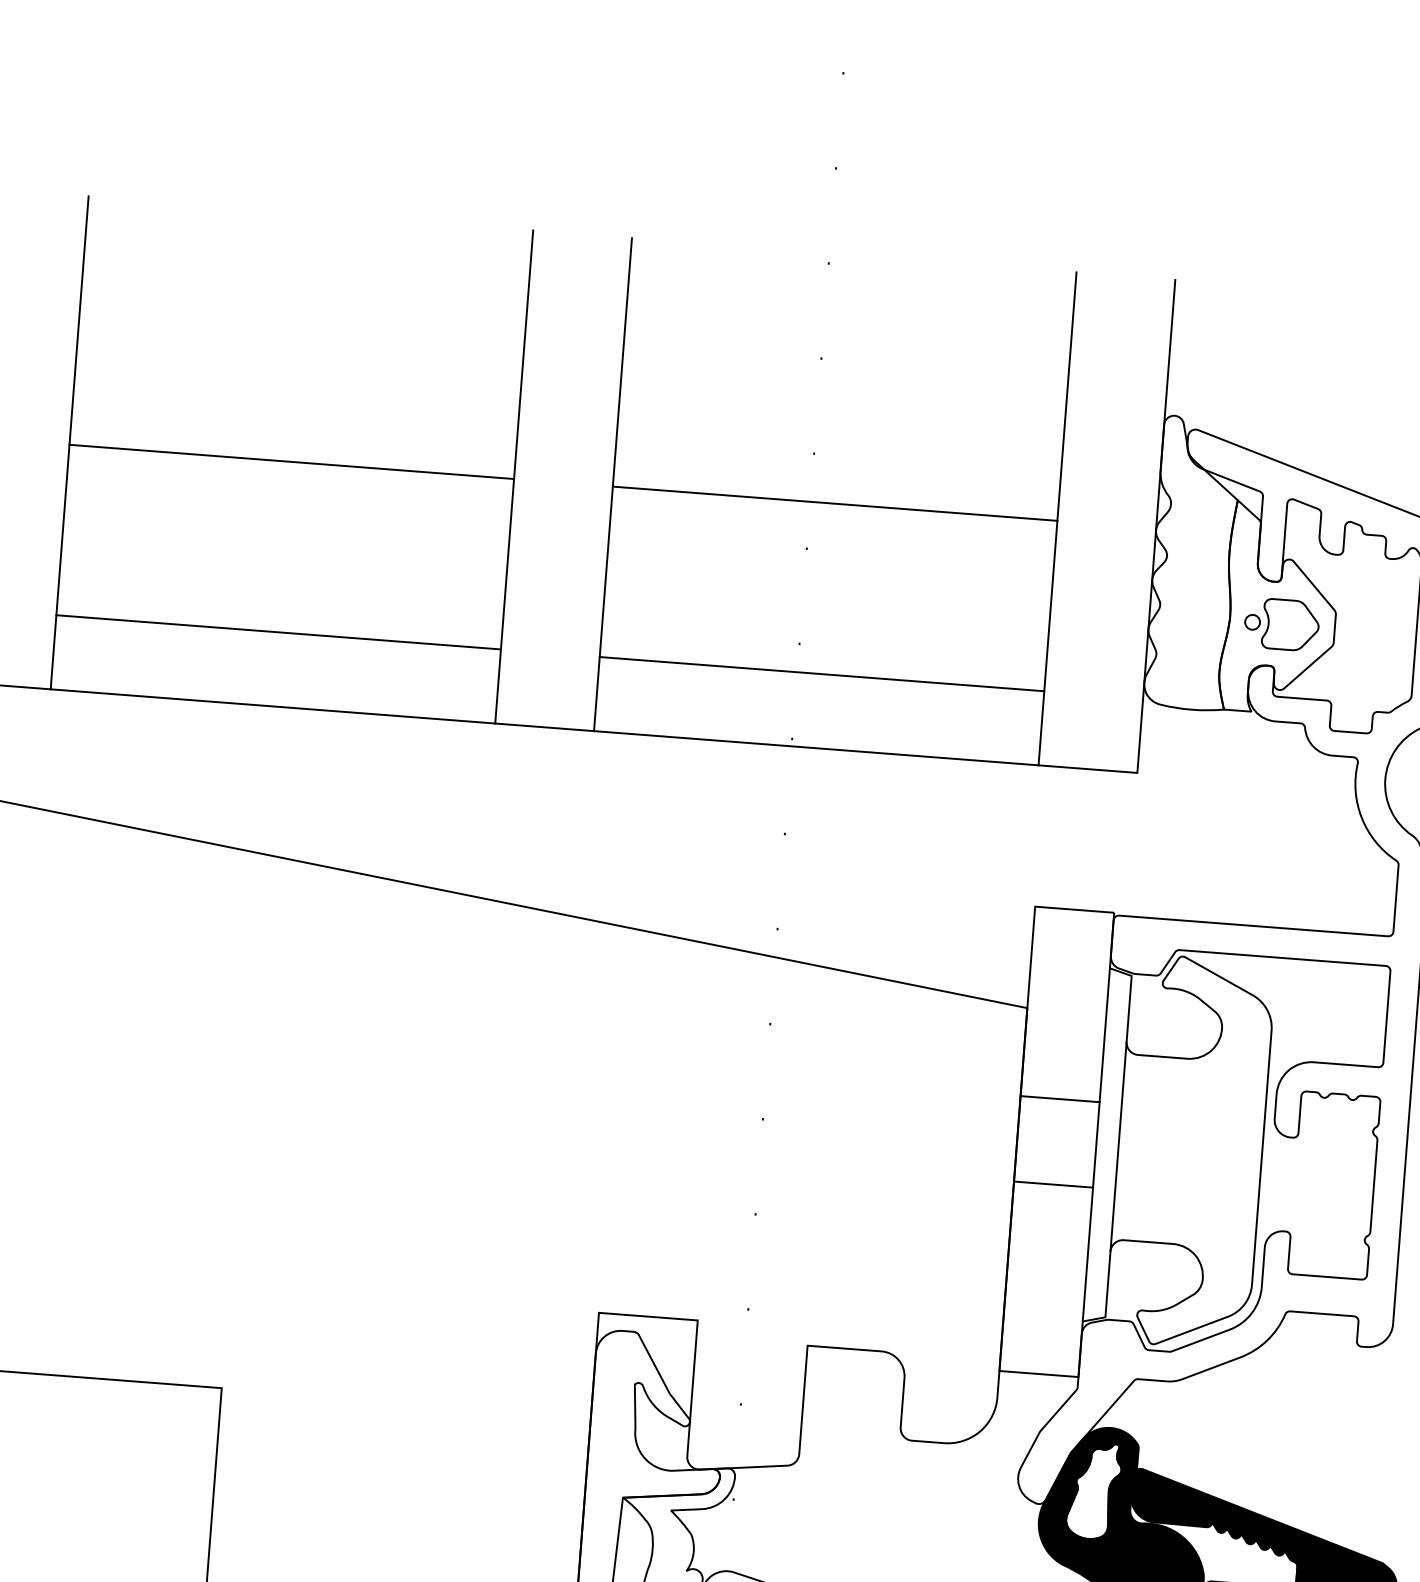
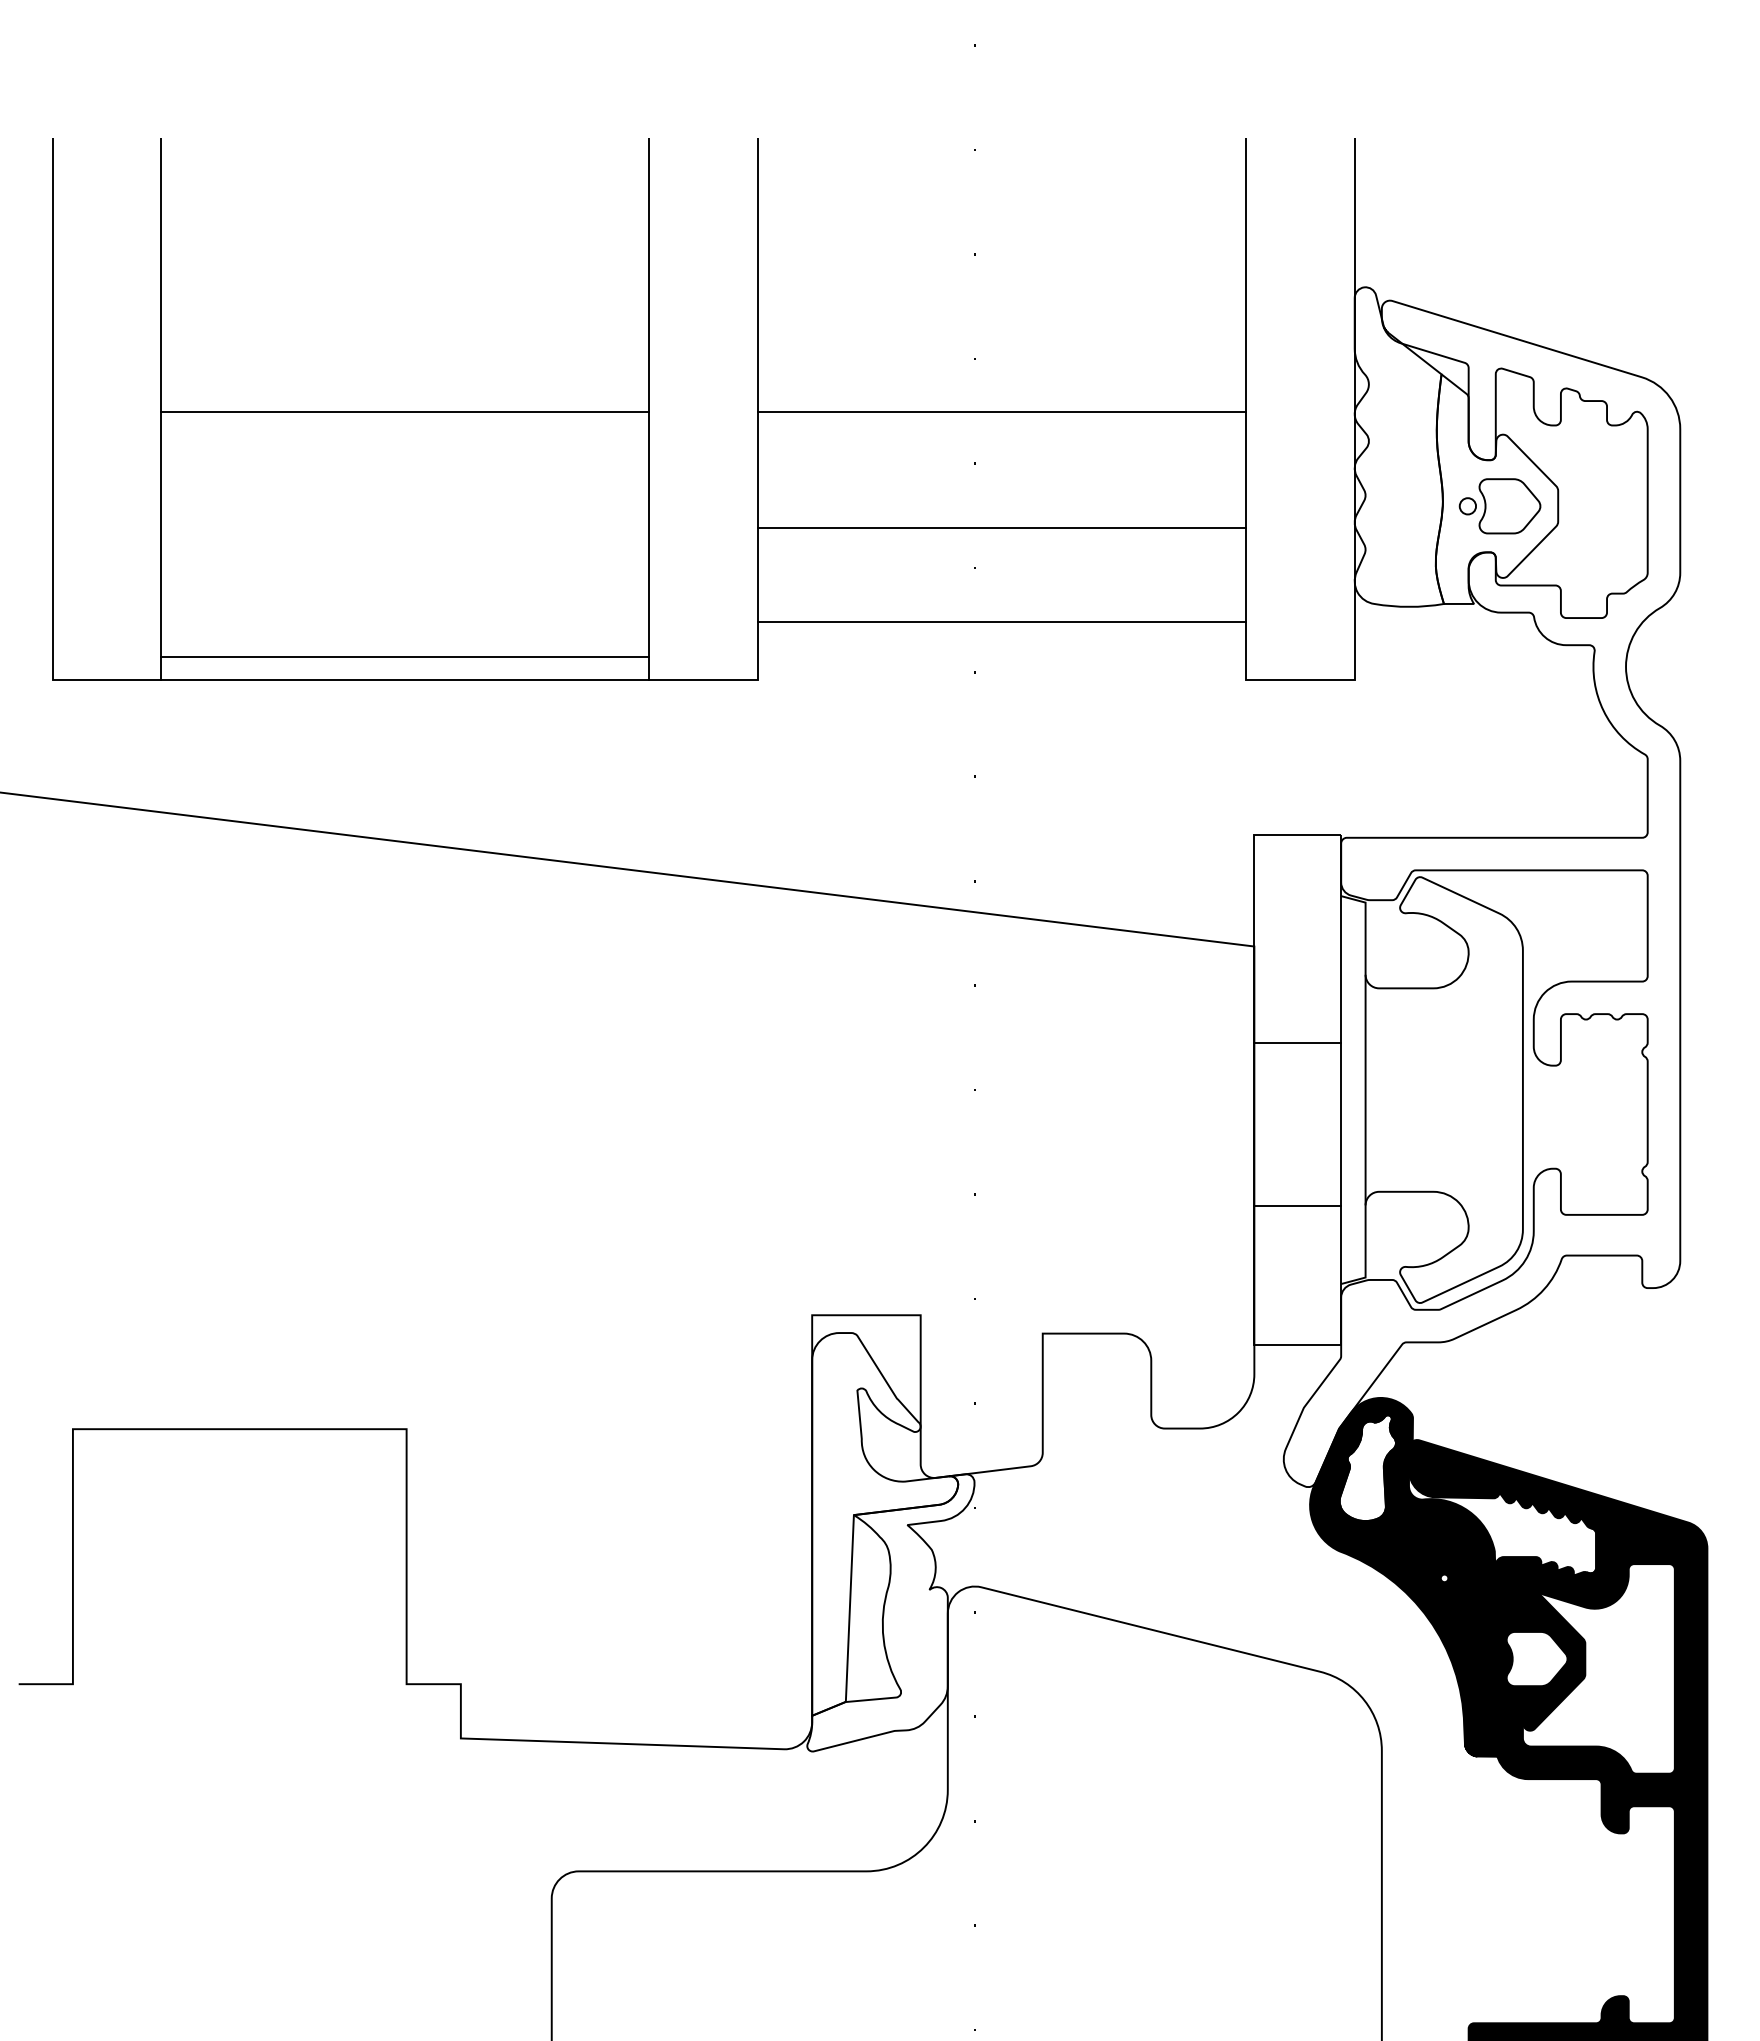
line: (278, 632) -> (405, 657), moved
line: (821, 674) -> (1001, 528), moved
line: (815, 748) -> (1001, 622), moved
line: (1053, 1185) -> (1297, 1206), moved

